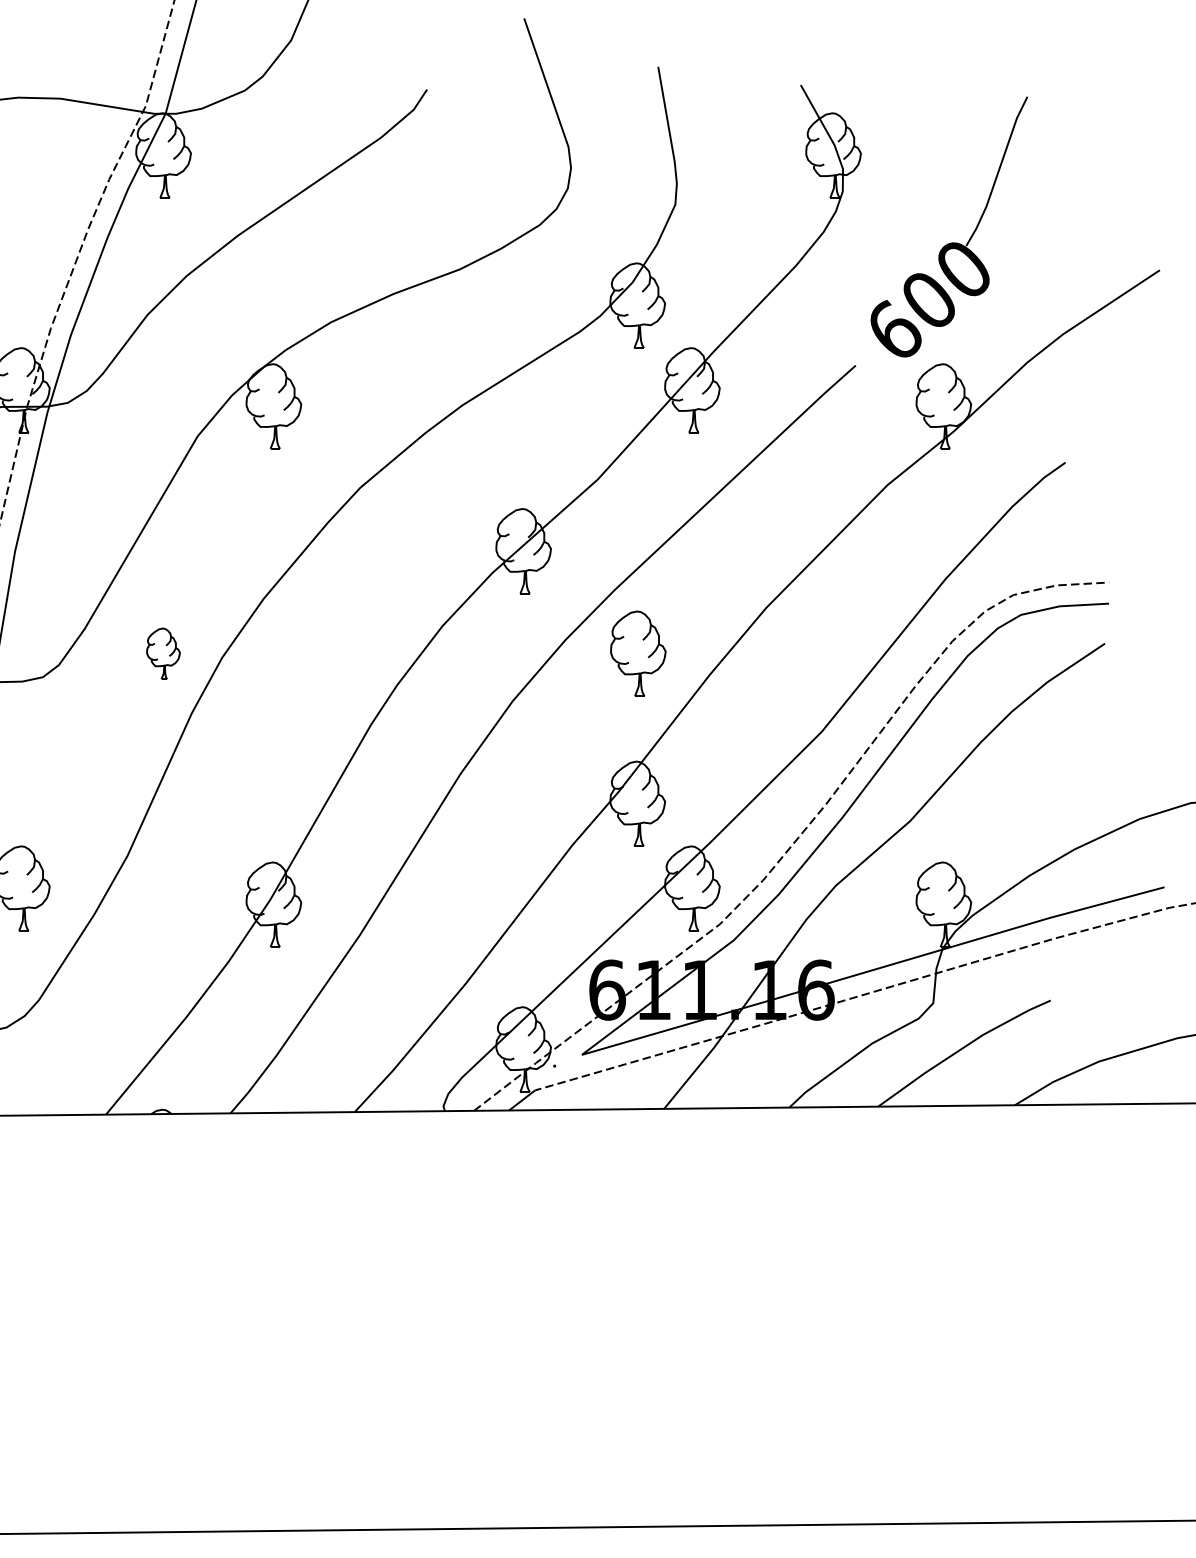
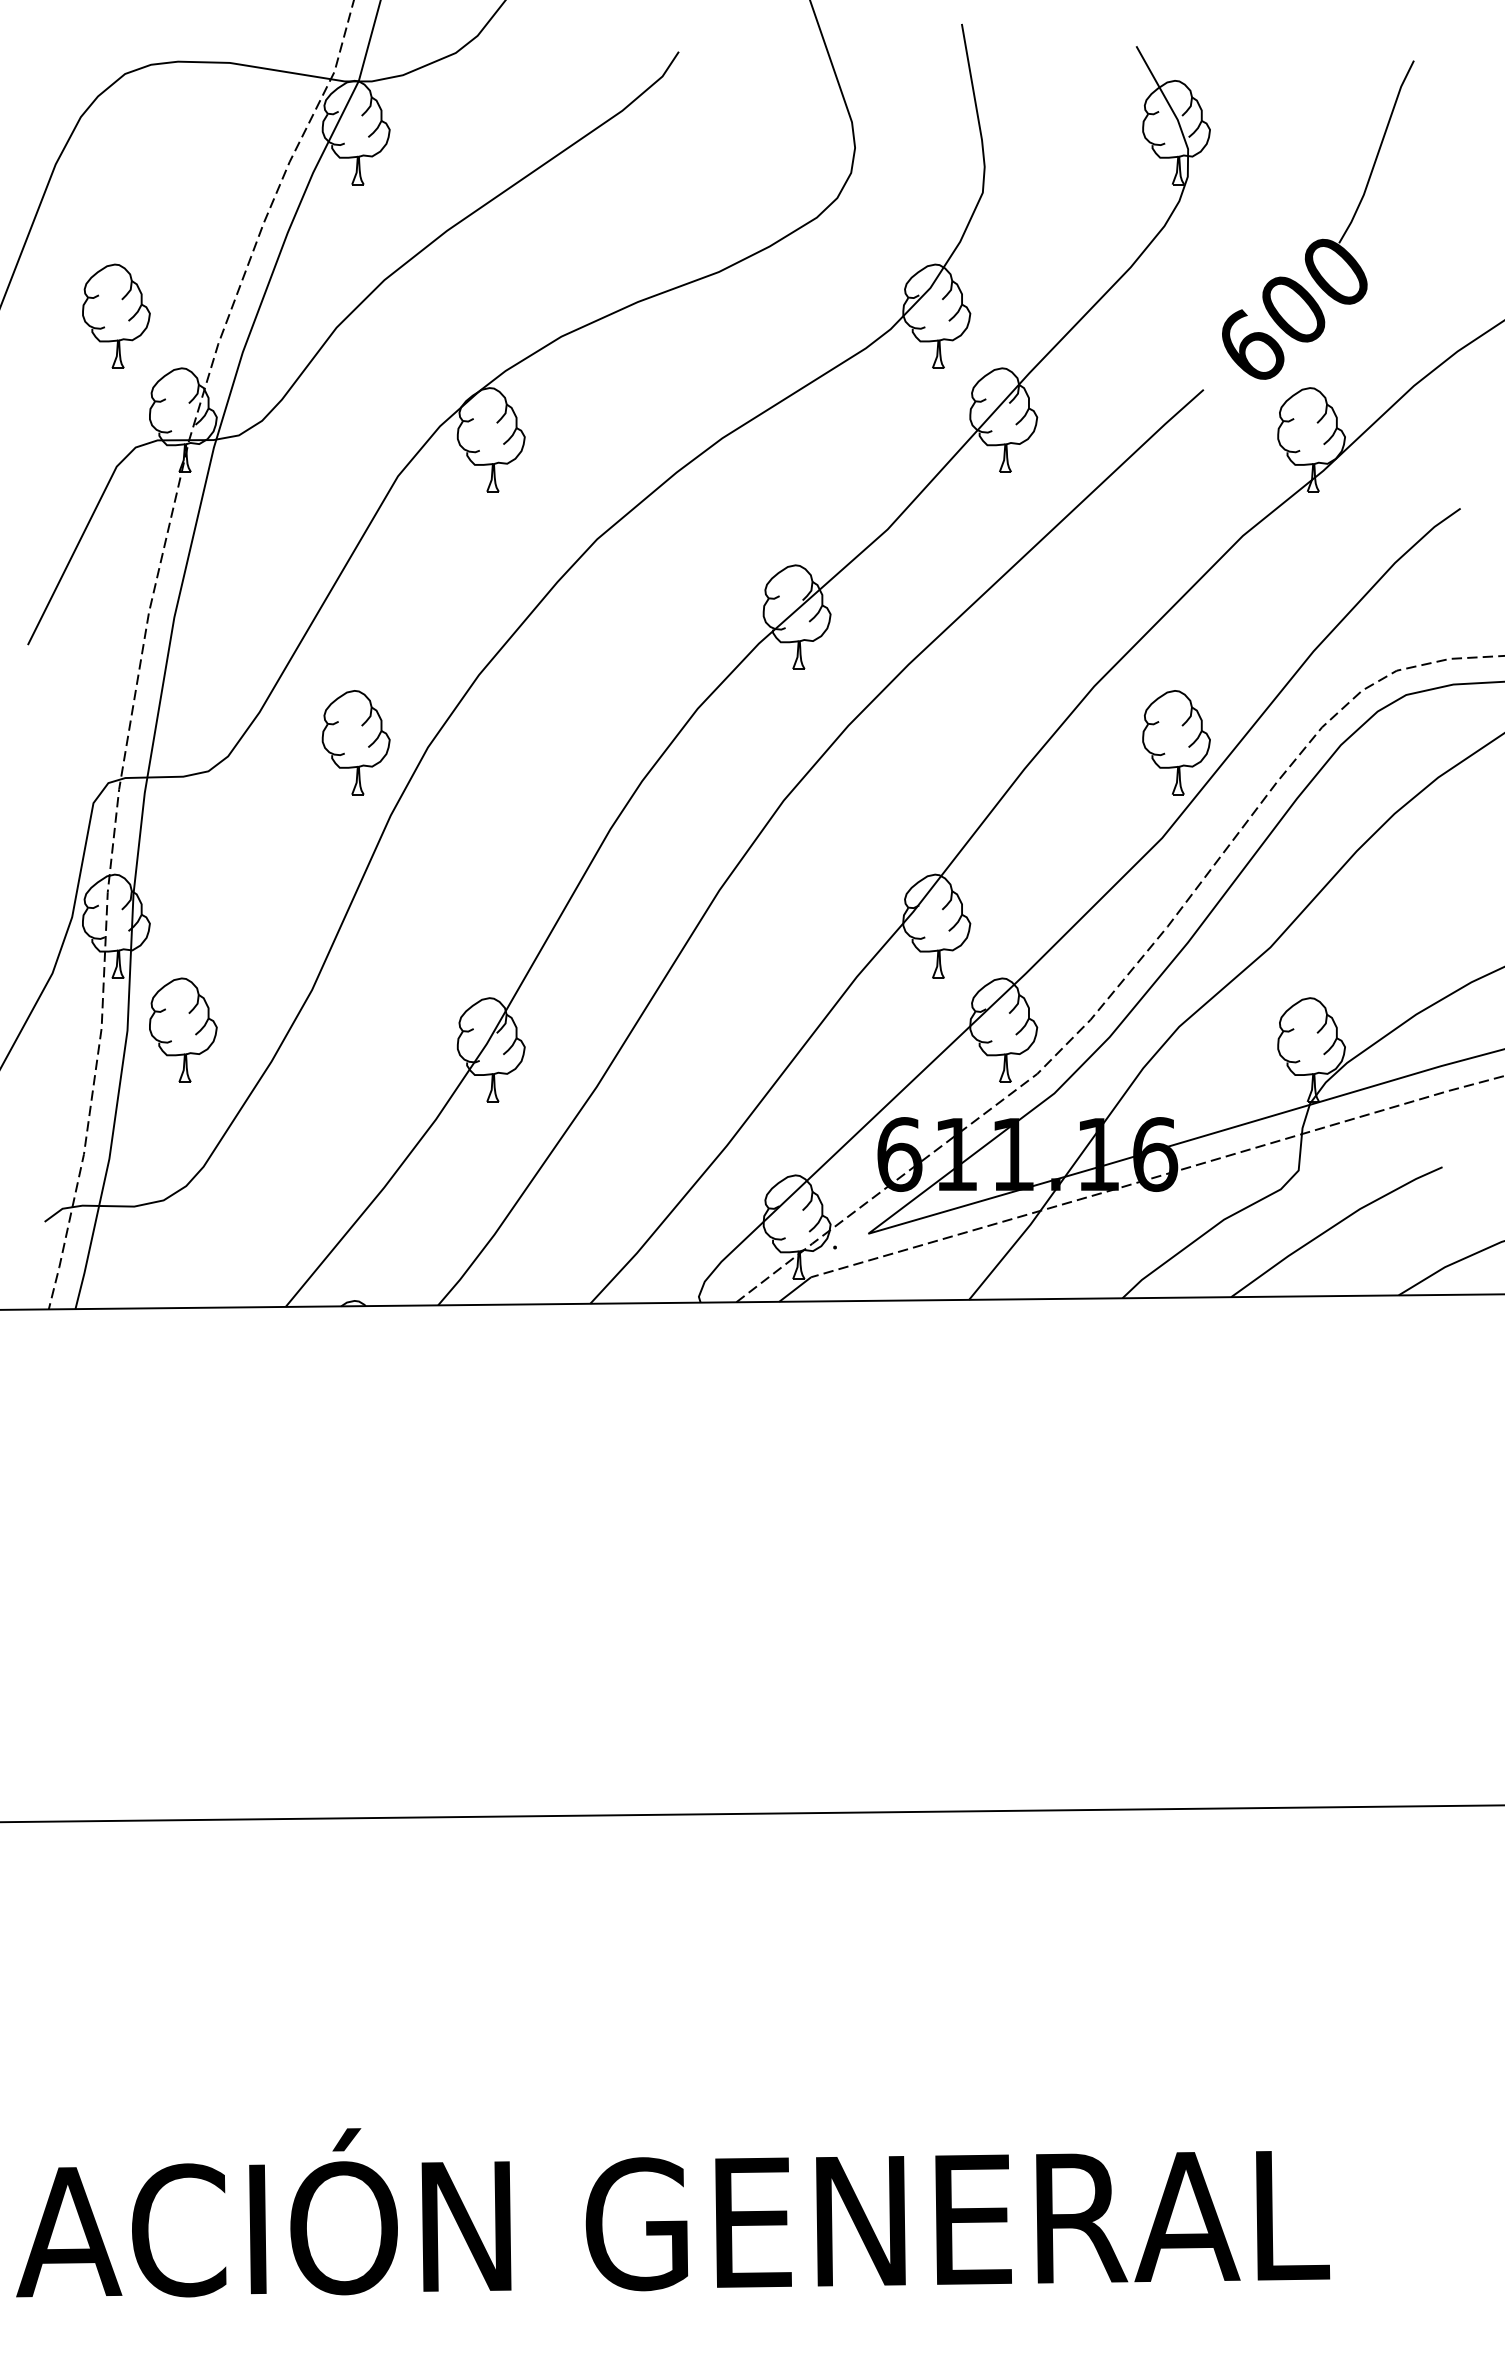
part: (163, 653) -> (355, 742), size x1.67
part: (638, 653) -> (1176, 742), moved

